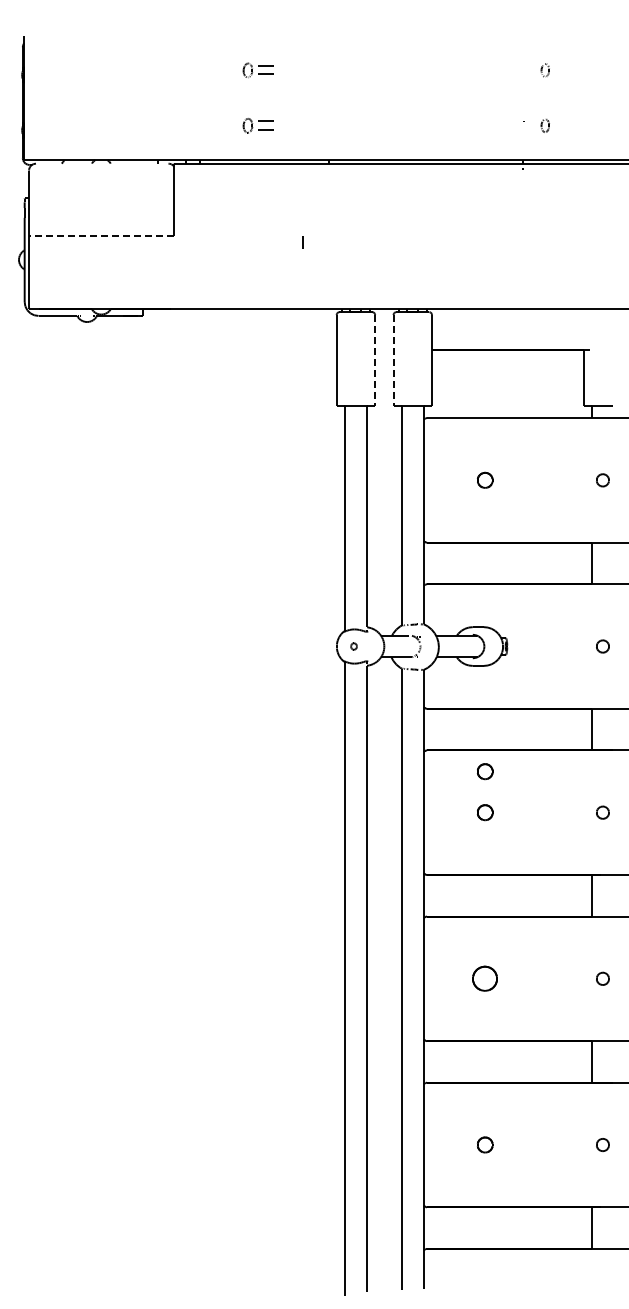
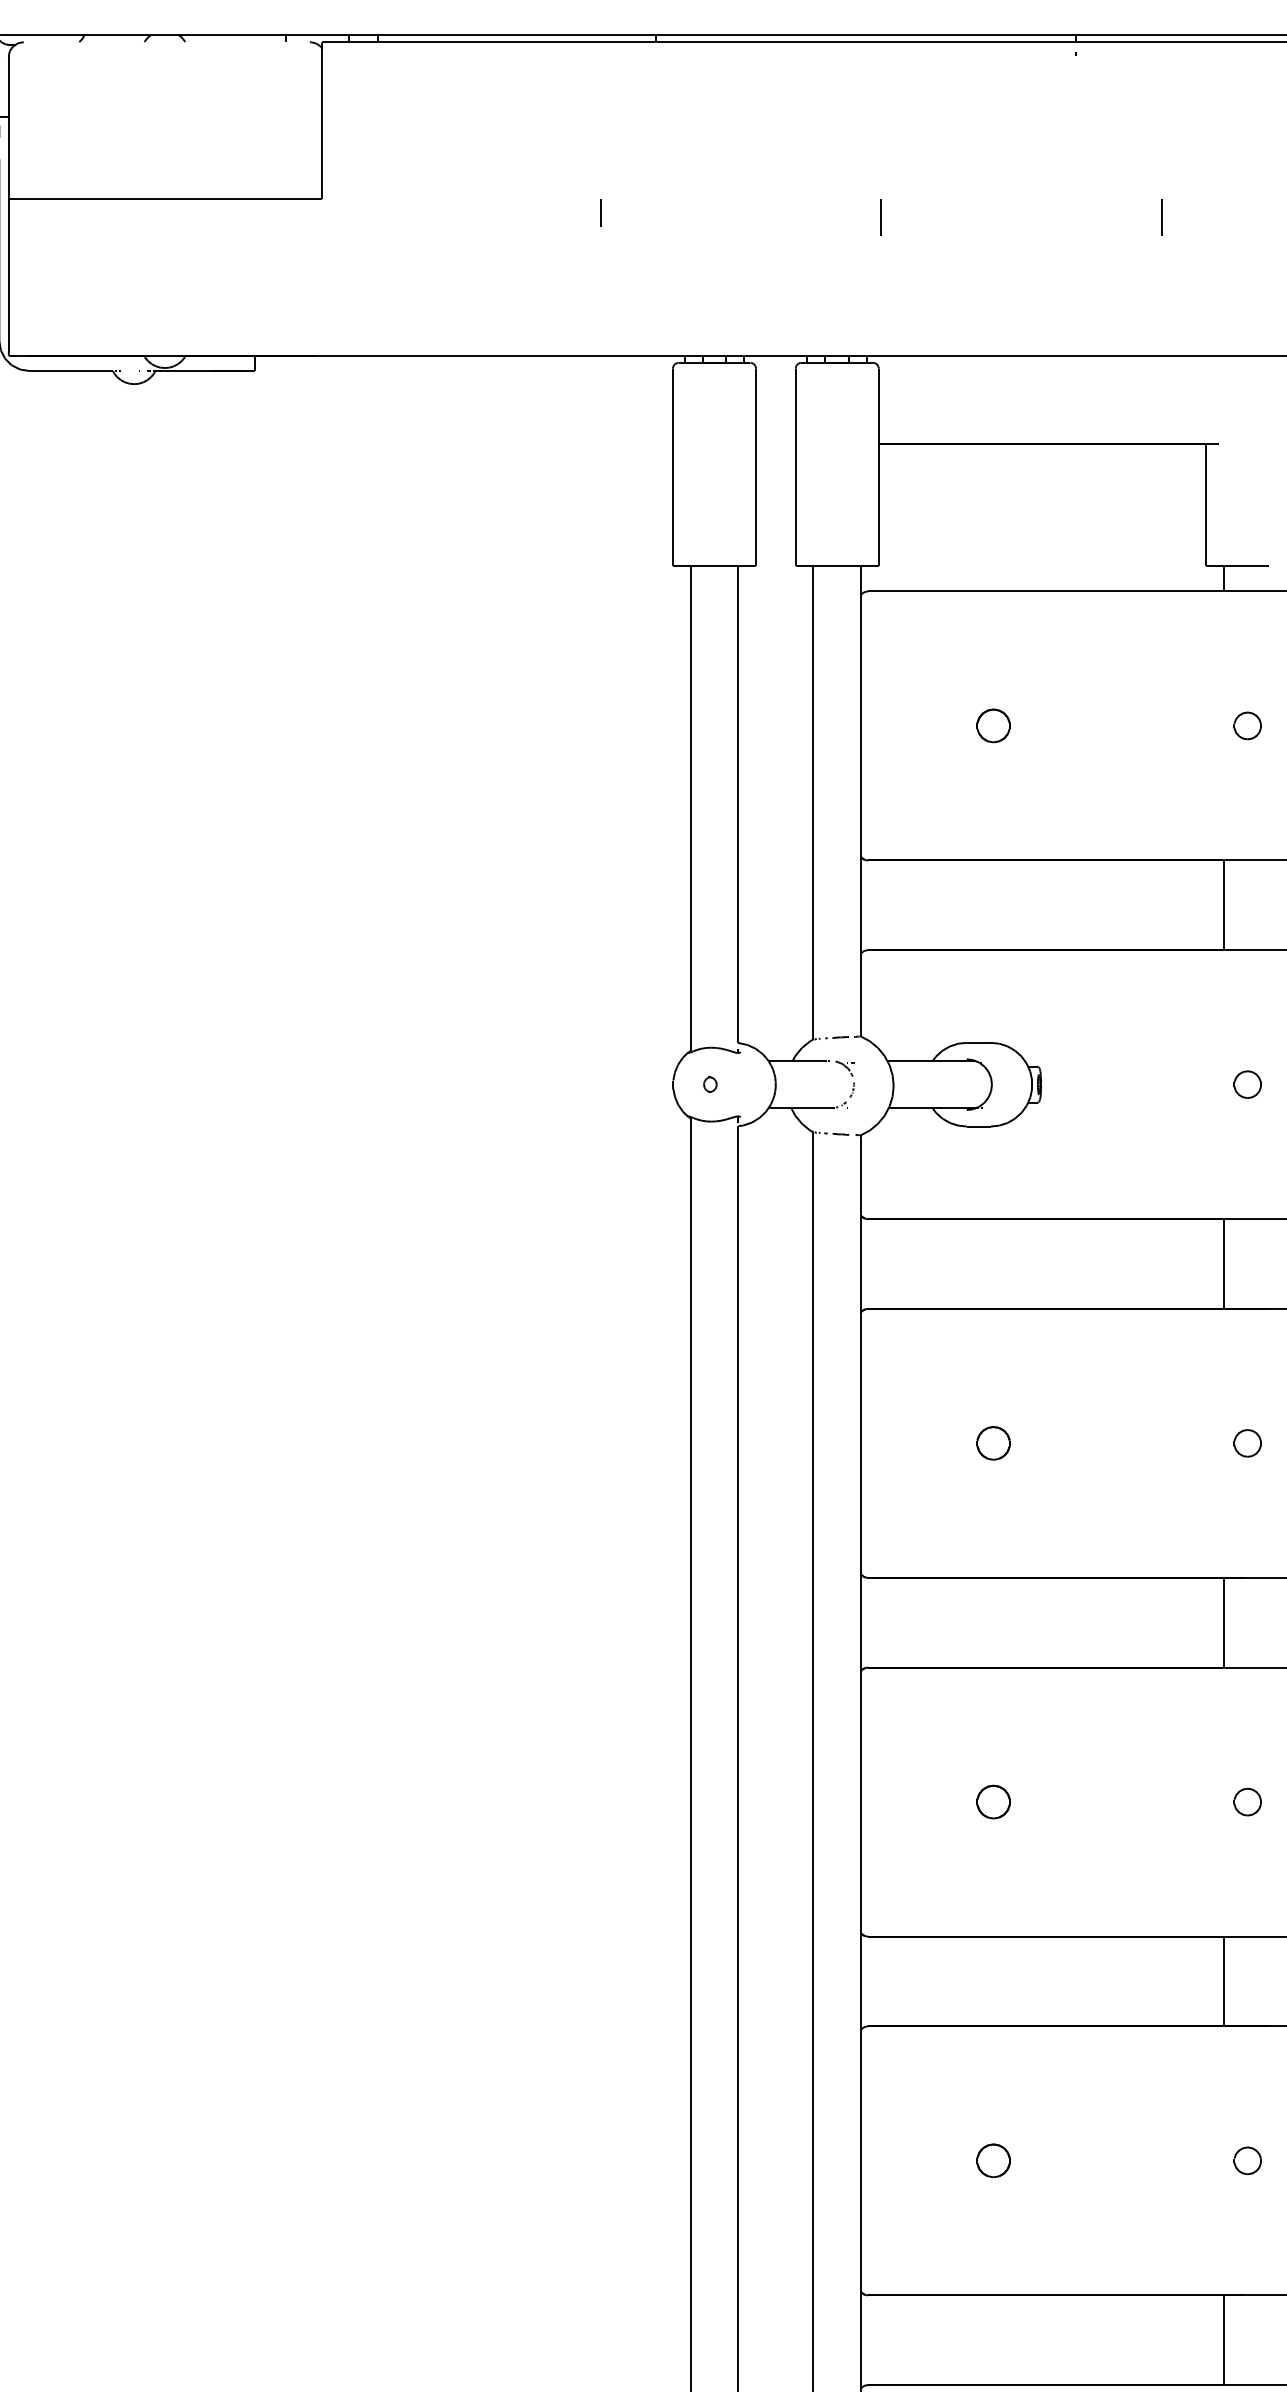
line: (101, 236) -> (165, 199), dashed -> solid
line: (432, 244) -> (879, 216), added
line: (562, 244) -> (1160, 216), added
line: (375, 360) -> (756, 467), dashed -> solid
line: (393, 360) -> (795, 467), dashed -> solid
part: (485, 771) -> (994, 1354), removed
part: (485, 978) -> (994, 1801), size x0.62

